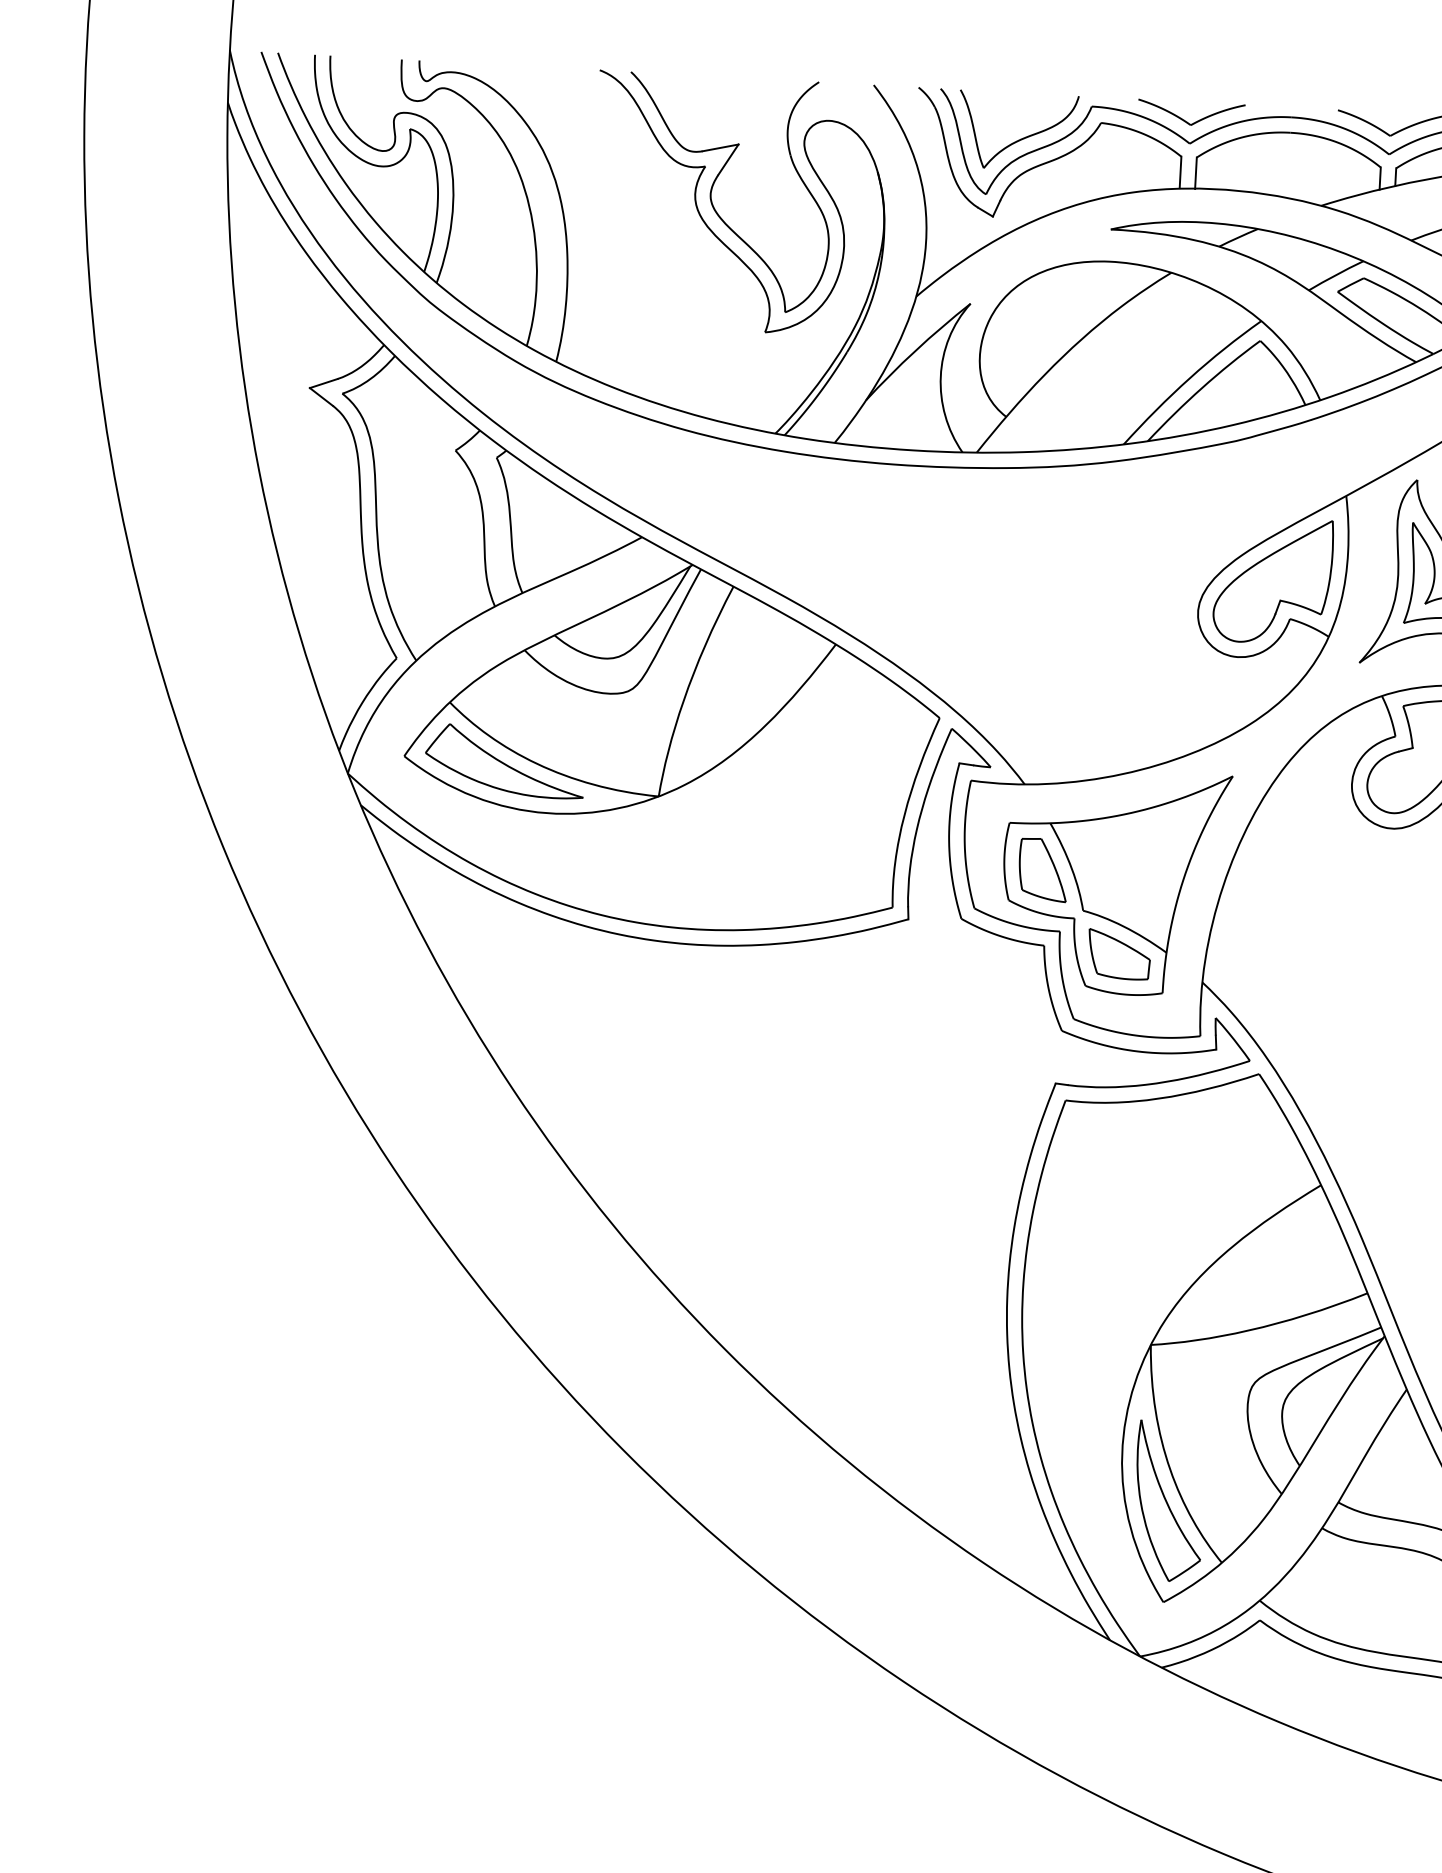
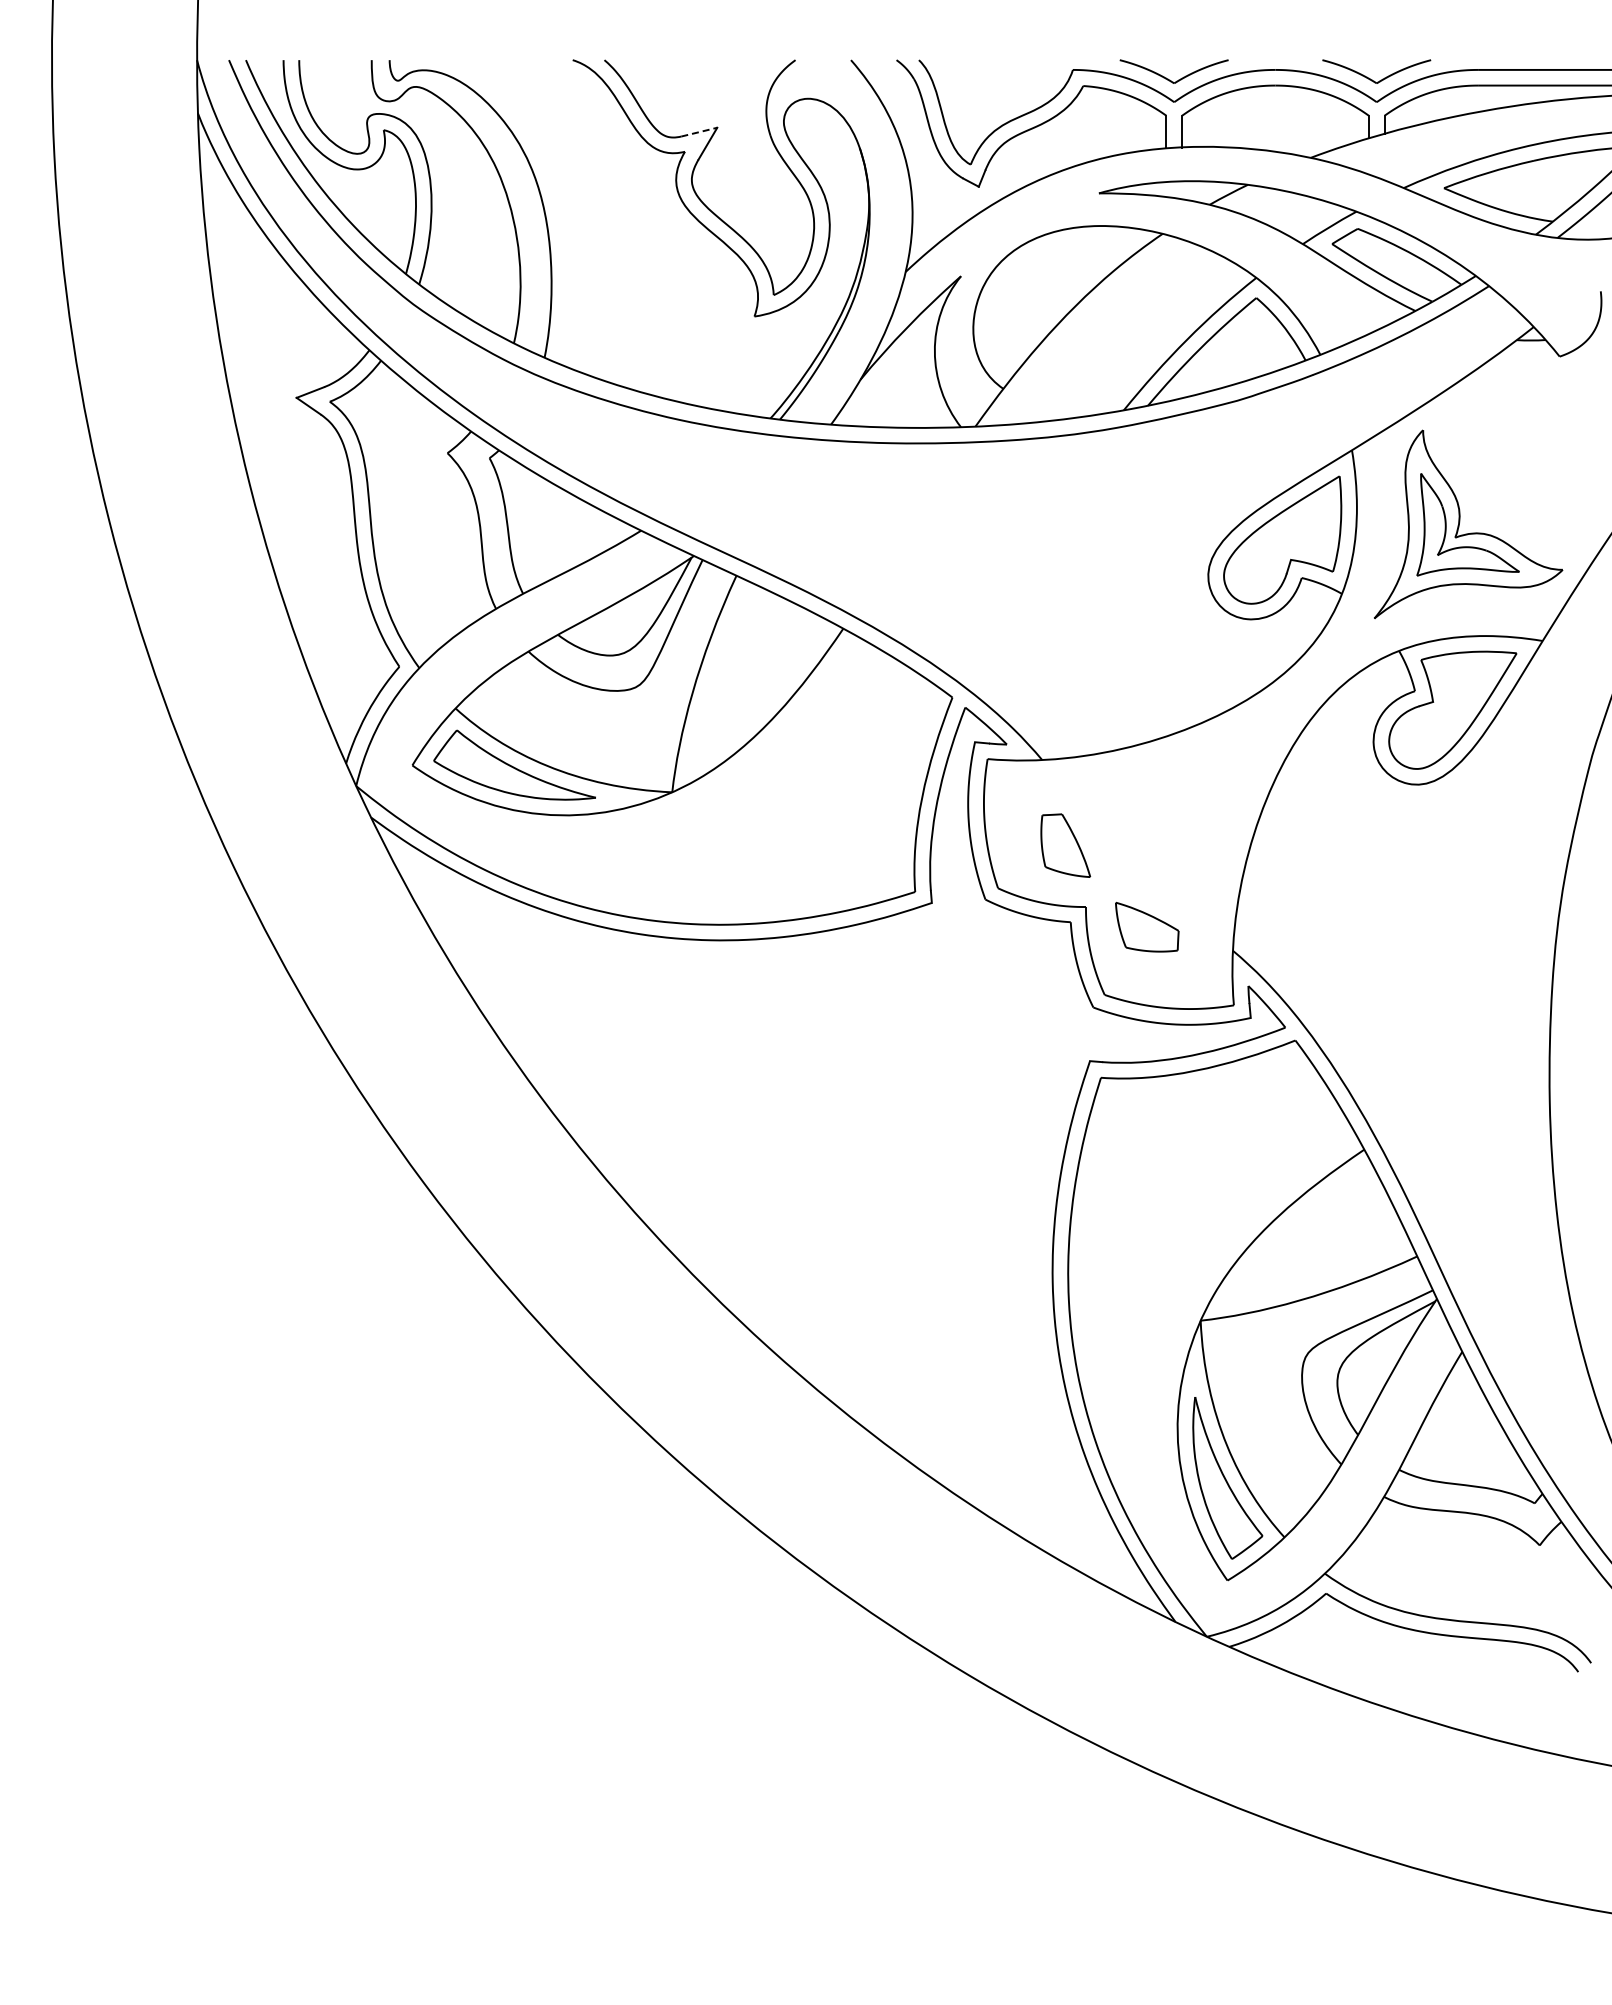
part: (1020, 138) -> (1002, 106), removed
line: (720, 148) -> (699, 132), solid -> dashed
part: (1114, 881) -> (1138, 853), removed

